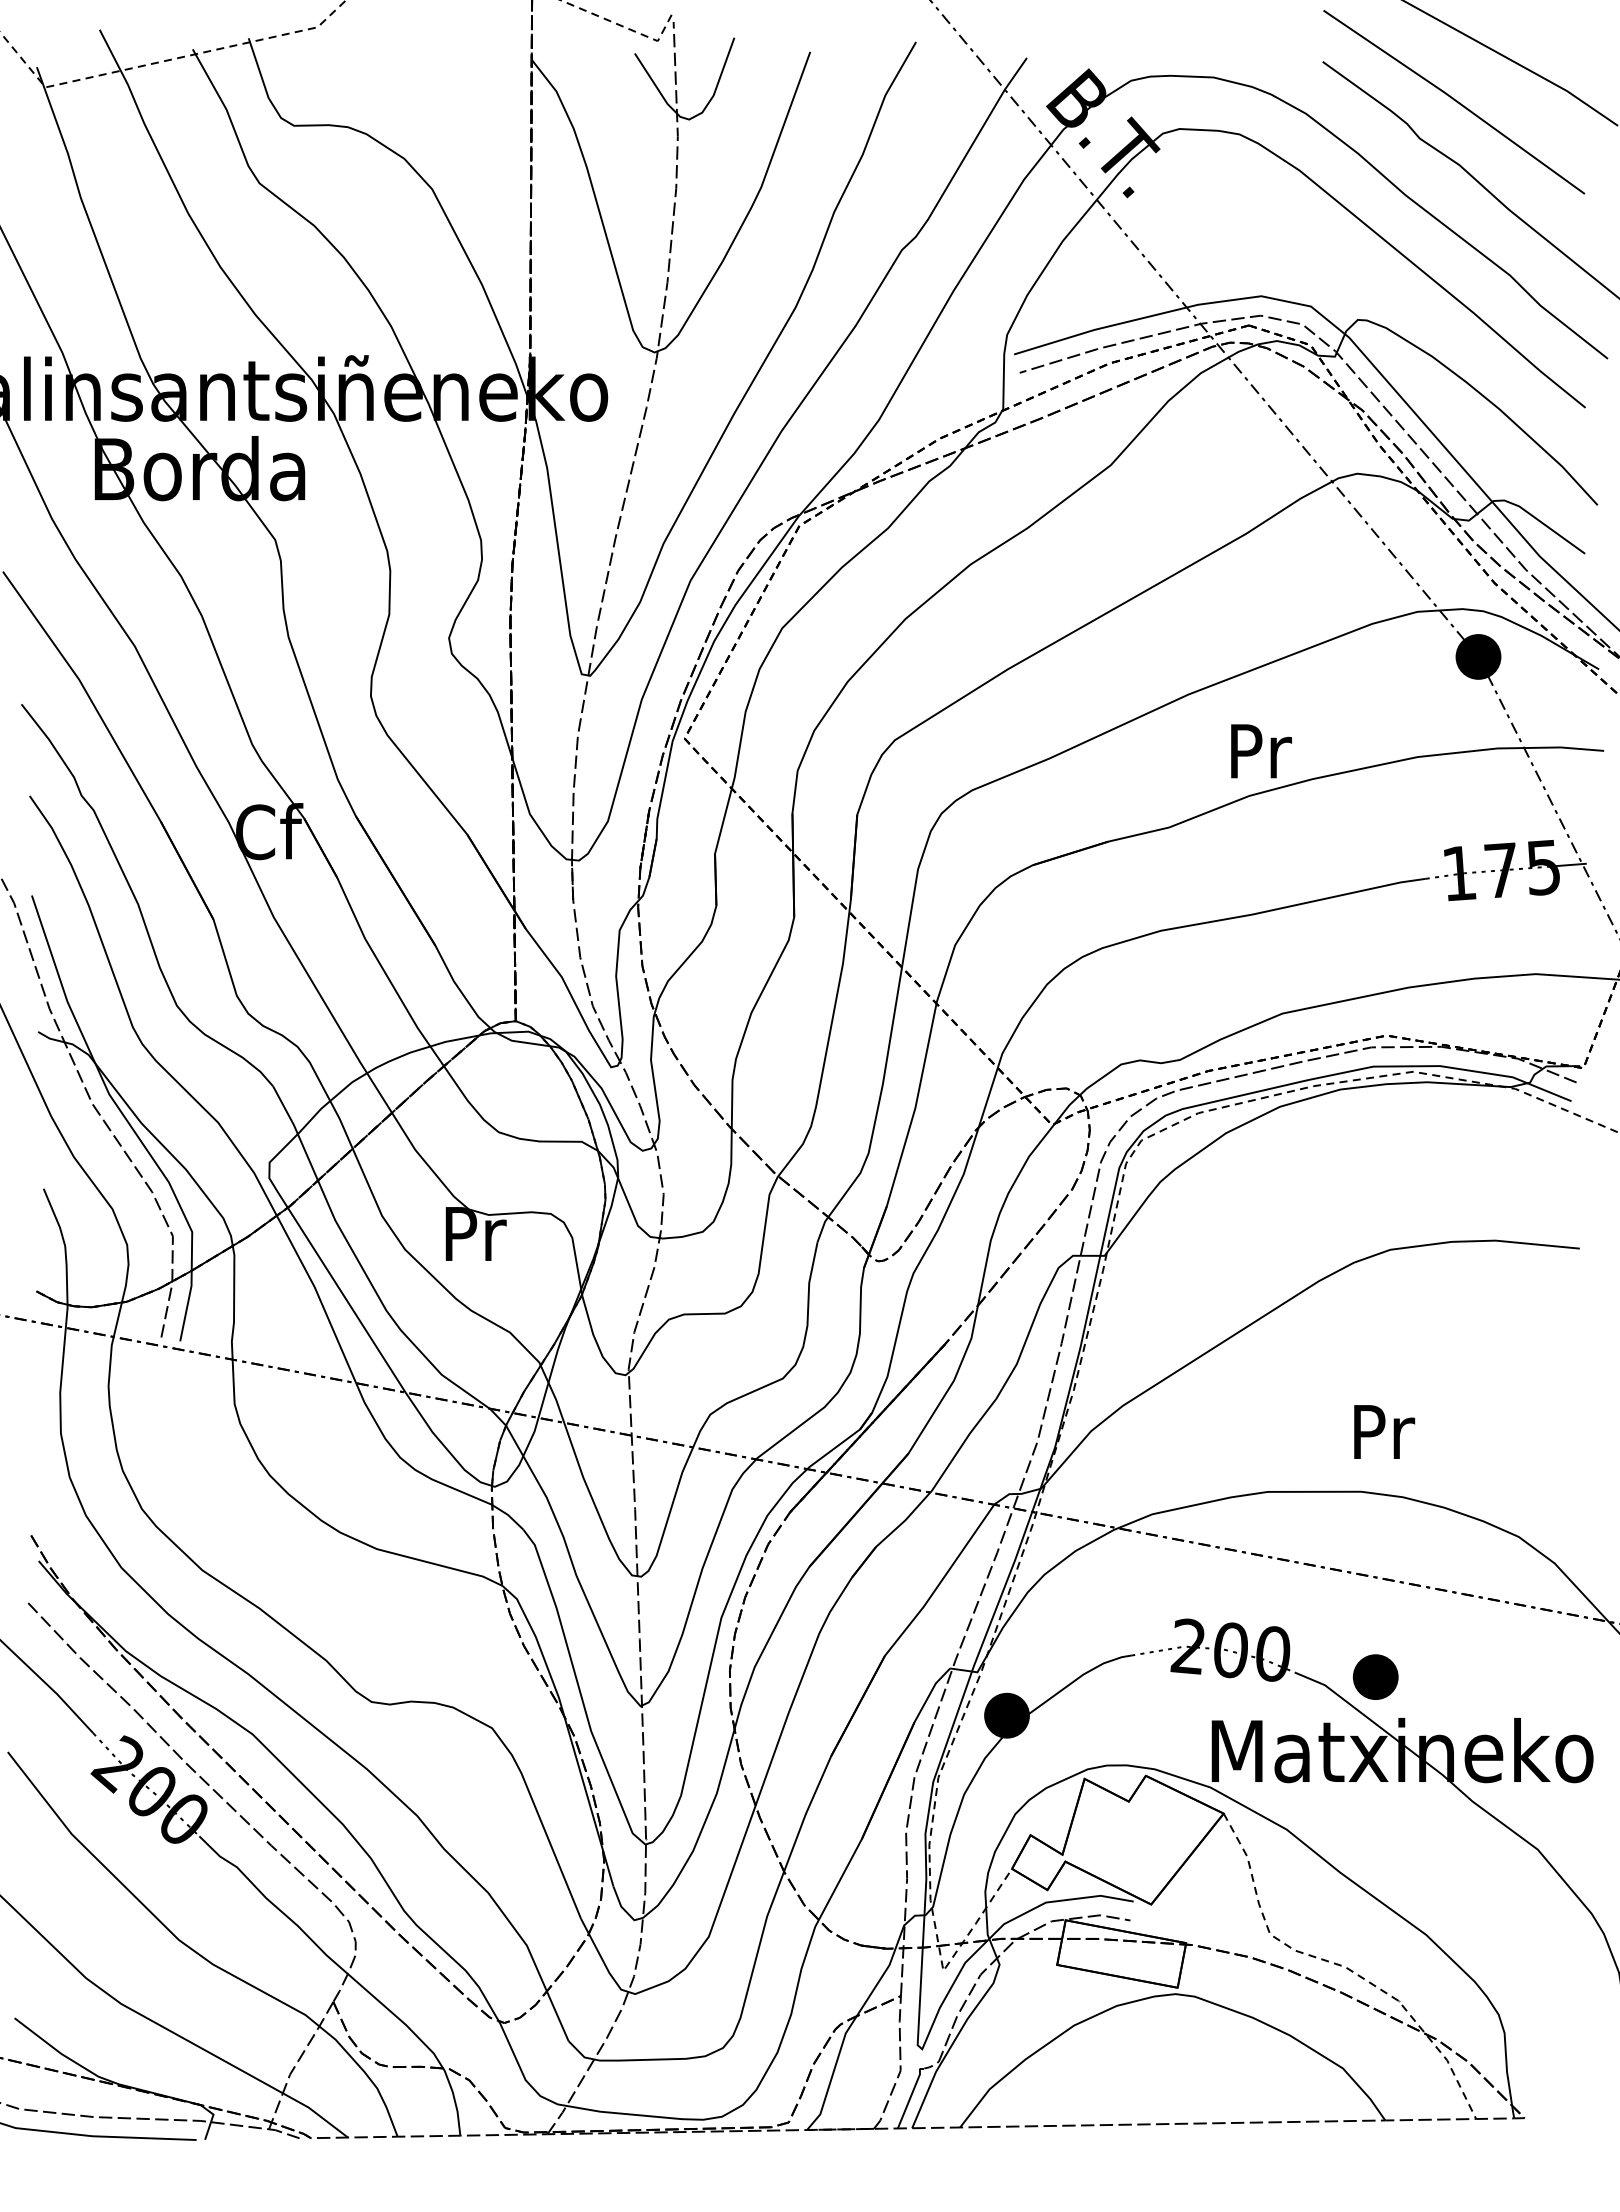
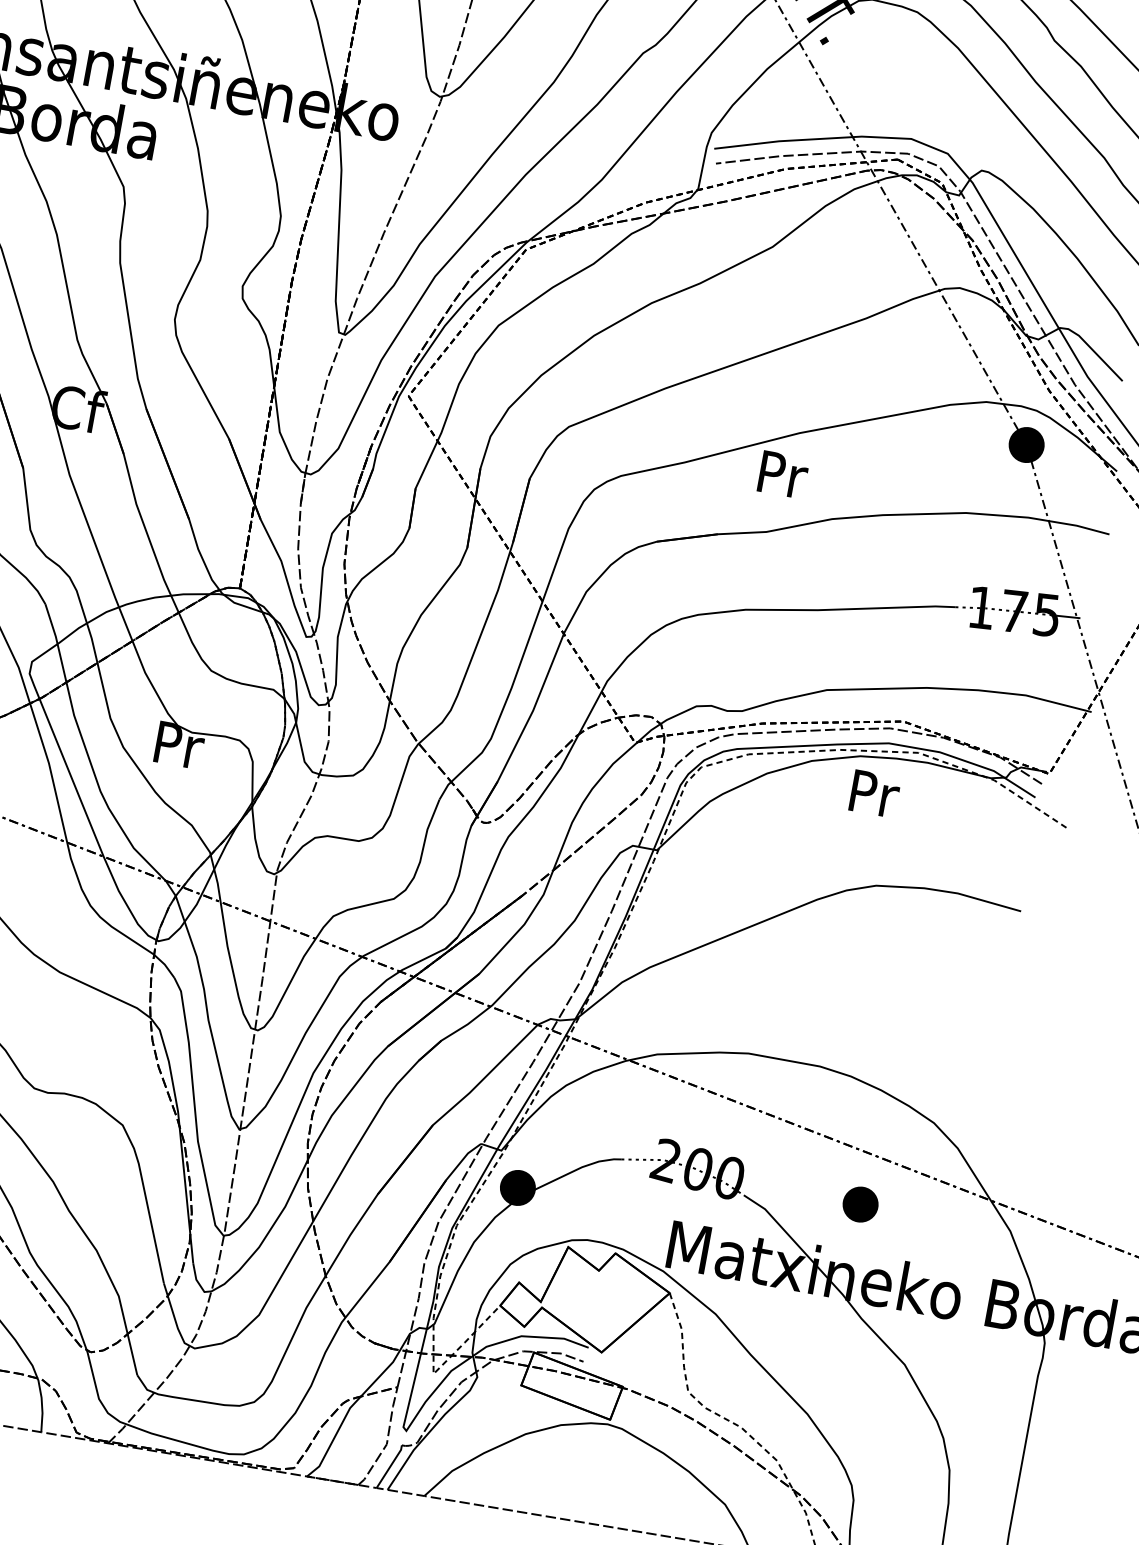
text: (1261, 751) -> (783, 475), moved
text: (1384, 1431) -> (875, 793), moved
part: (1375, 1676) -> (860, 1204), moved

